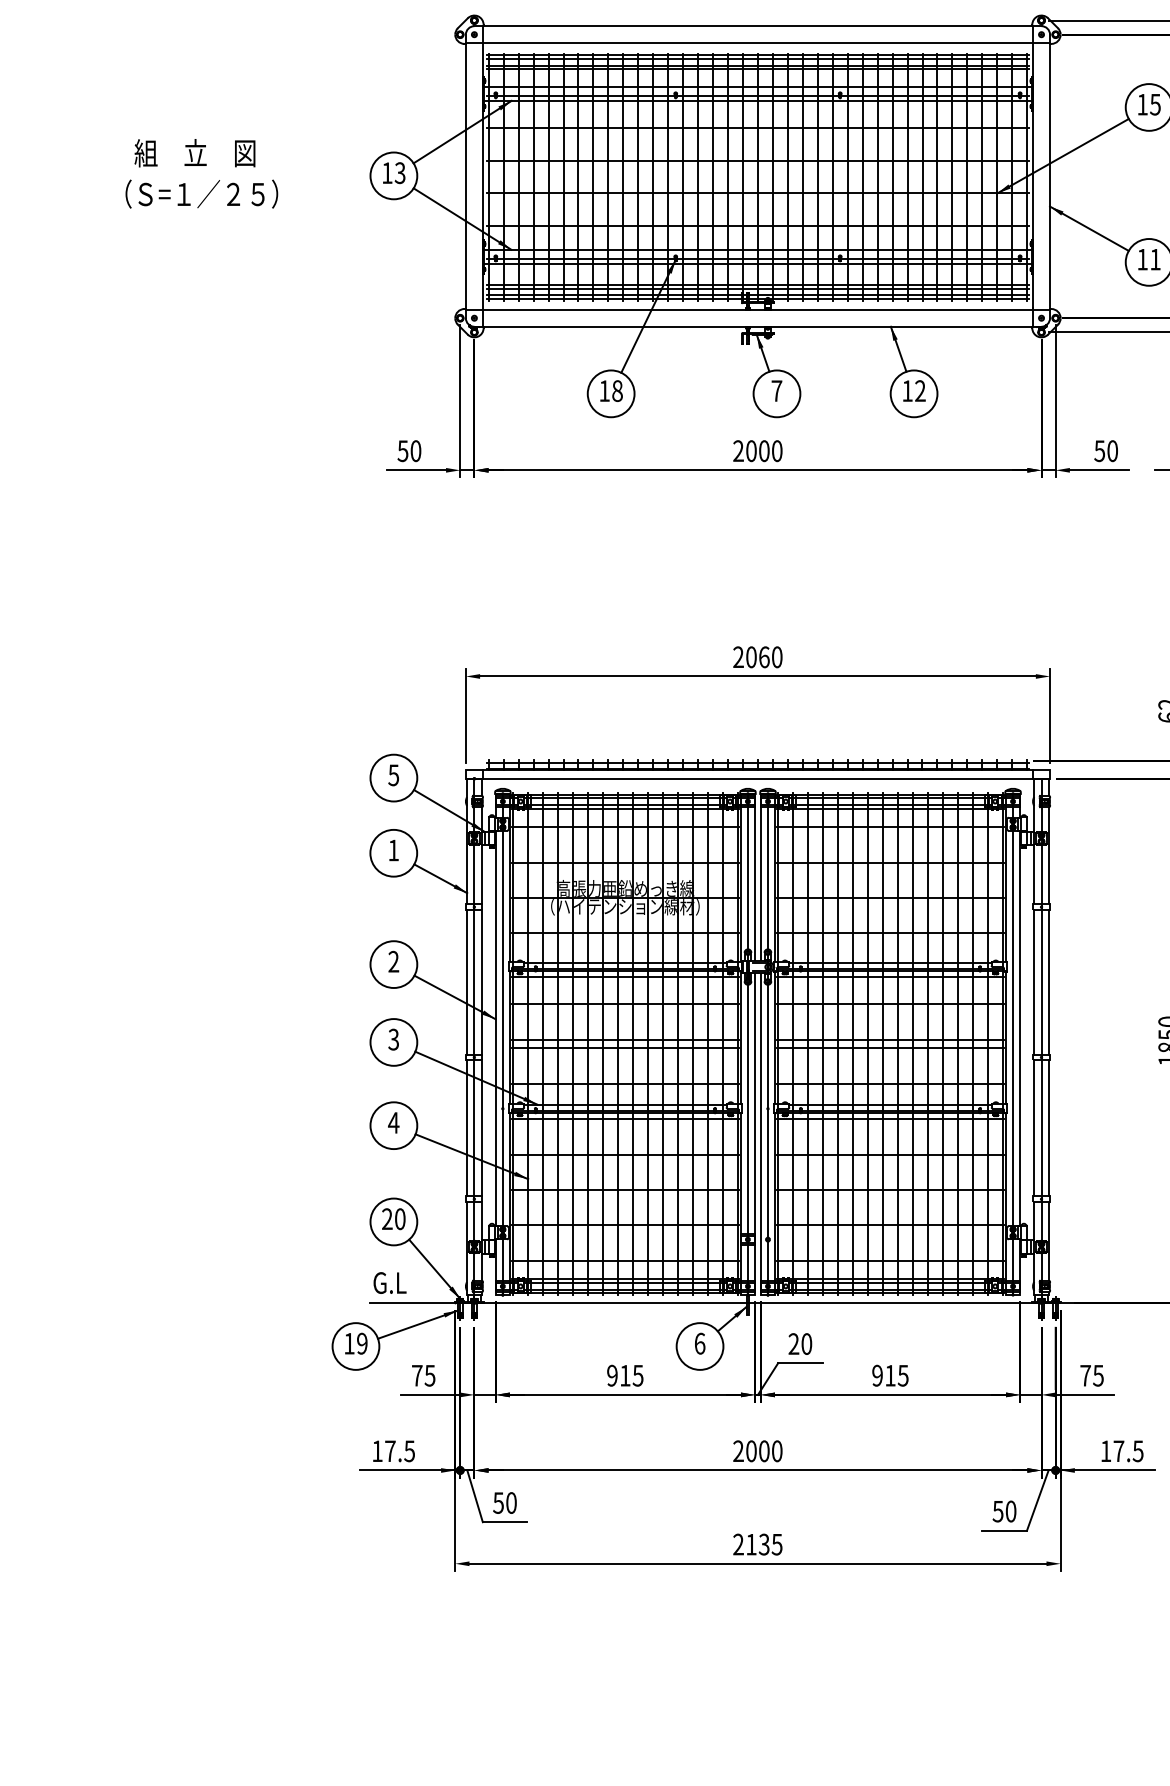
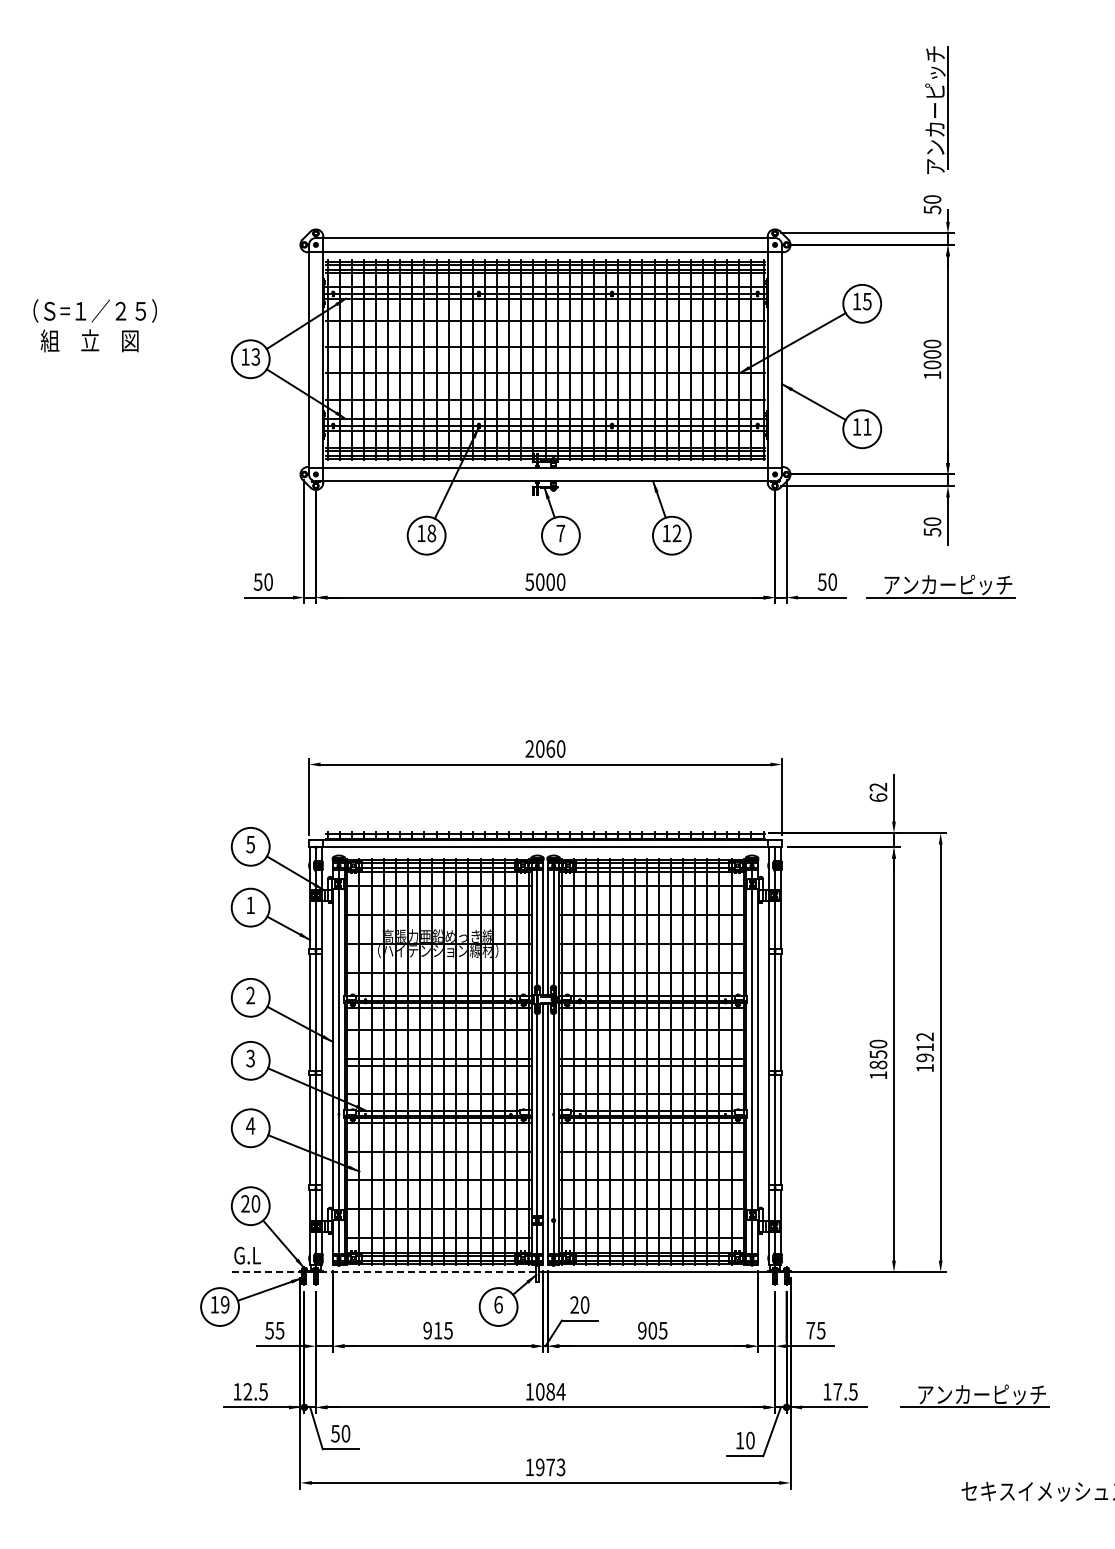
text: (200, 193) -> (94, 310), moved
text: (738, 450) -> (529, 581), 2000 -> 5000
line: (559, 1303) -> (384, 1272), solid -> dashed
text: (417, 1375) -> (269, 1330), 75 -> 55
text: (890, 1375) -> (652, 1330), 915 -> 905
text: (389, 1450) -> (247, 1391), 17.5 -> 12.5
text: (757, 1450) -> (545, 1391), 2000 -> 1084
text: (997, 1511) -> (739, 1440), 50 -> 10
text: (757, 1544) -> (545, 1467), 2135 -> 1973

